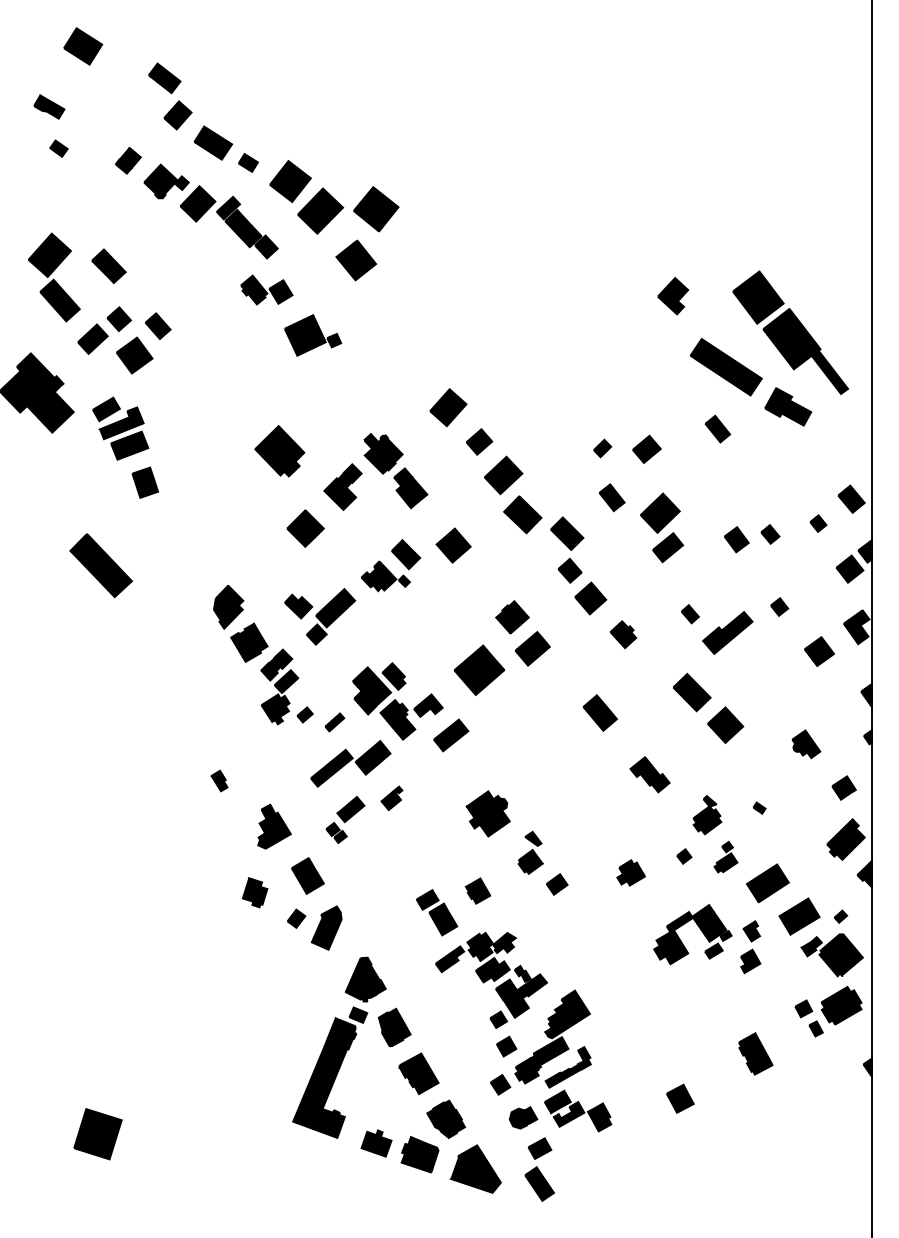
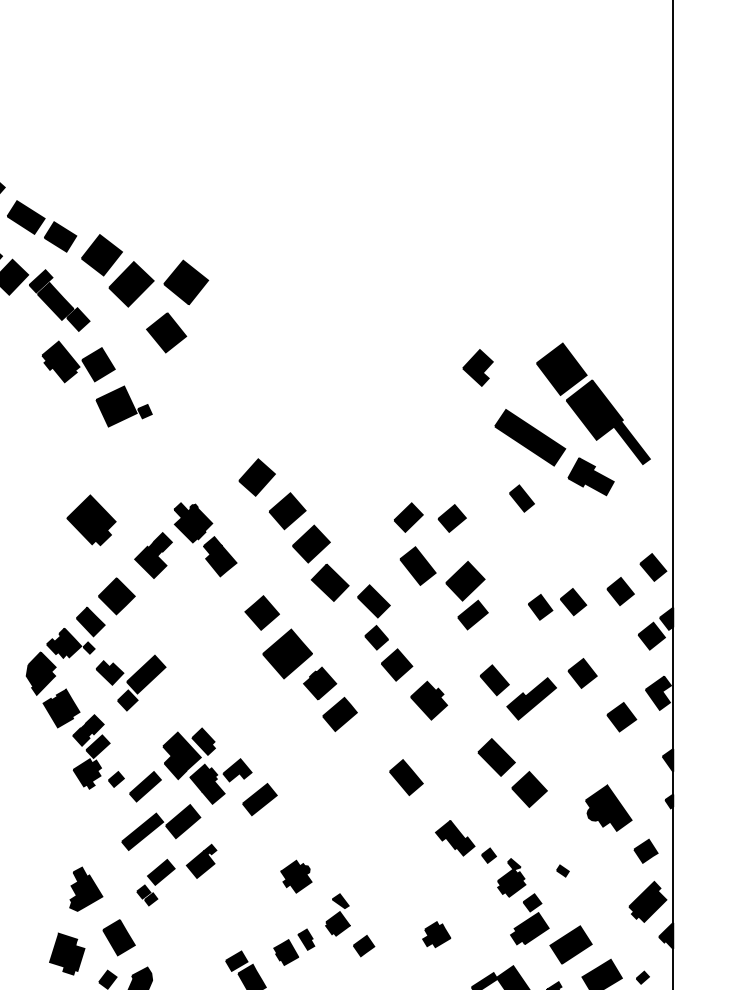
part: (248, 162) -> (60, 236), size x1.67
part: (266, 289) -> (78, 361), size x1.43
part: (479, 441) -> (287, 510), size x1.43
part: (602, 448) -> (408, 517), size x1.67
part: (611, 497) -> (417, 565), size x1.43
part: (818, 523) -> (620, 591), size x1.67
part: (770, 534) -> (573, 602), size x1.43
part: (391, 565) -> (76, 632), moved
part: (779, 606) -> (582, 672), size x1.67
part: (690, 614) -> (495, 680), size x1.67
part: (623, 634) -> (429, 700), size x1.43
part: (479, 670) -> (287, 654), moved
part: (334, 722) -> (145, 786), size x1.67
part: (806, 744) -> (609, 808), size x1.67
part: (219, 780) -> (306, 939), moved
part: (391, 798) -> (201, 861), size x1.43
part: (488, 813) -> (296, 876), size x0.71
part: (684, 856) -> (489, 855), moved
part: (725, 856) -> (529, 918), size x1.67
part: (254, 892) -> (66, 953), size x1.43

